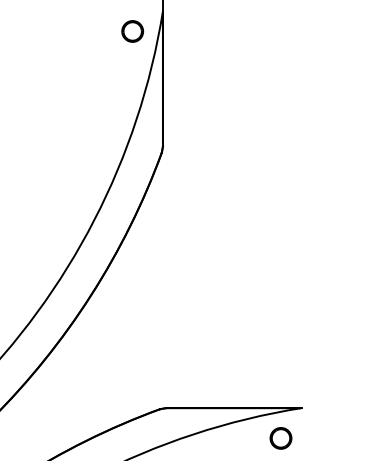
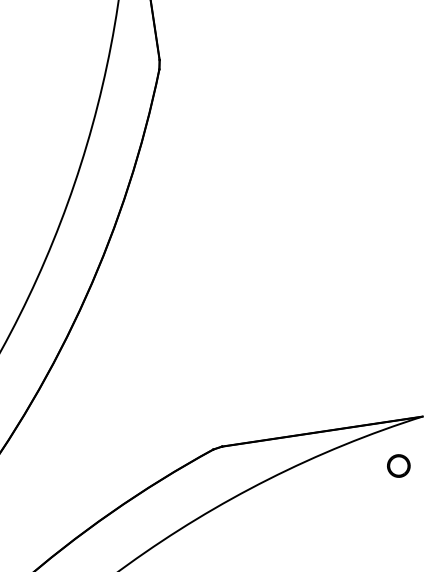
part: (280, 438) -> (398, 466), size x0.7

